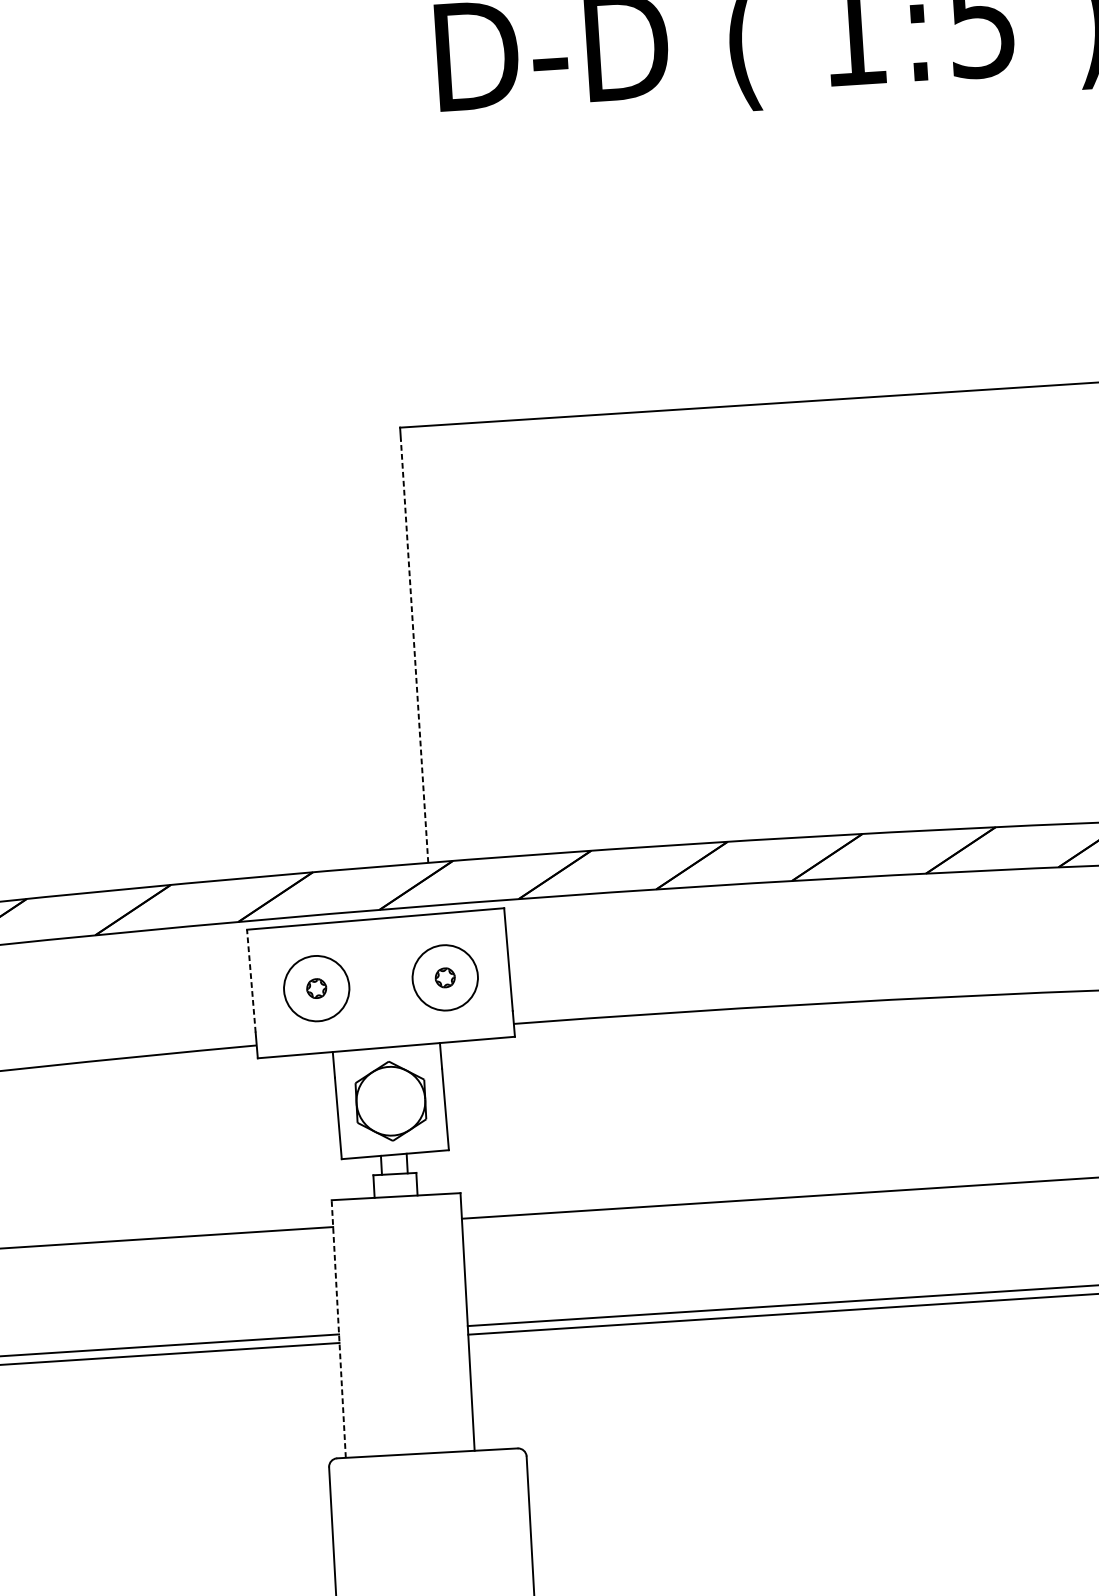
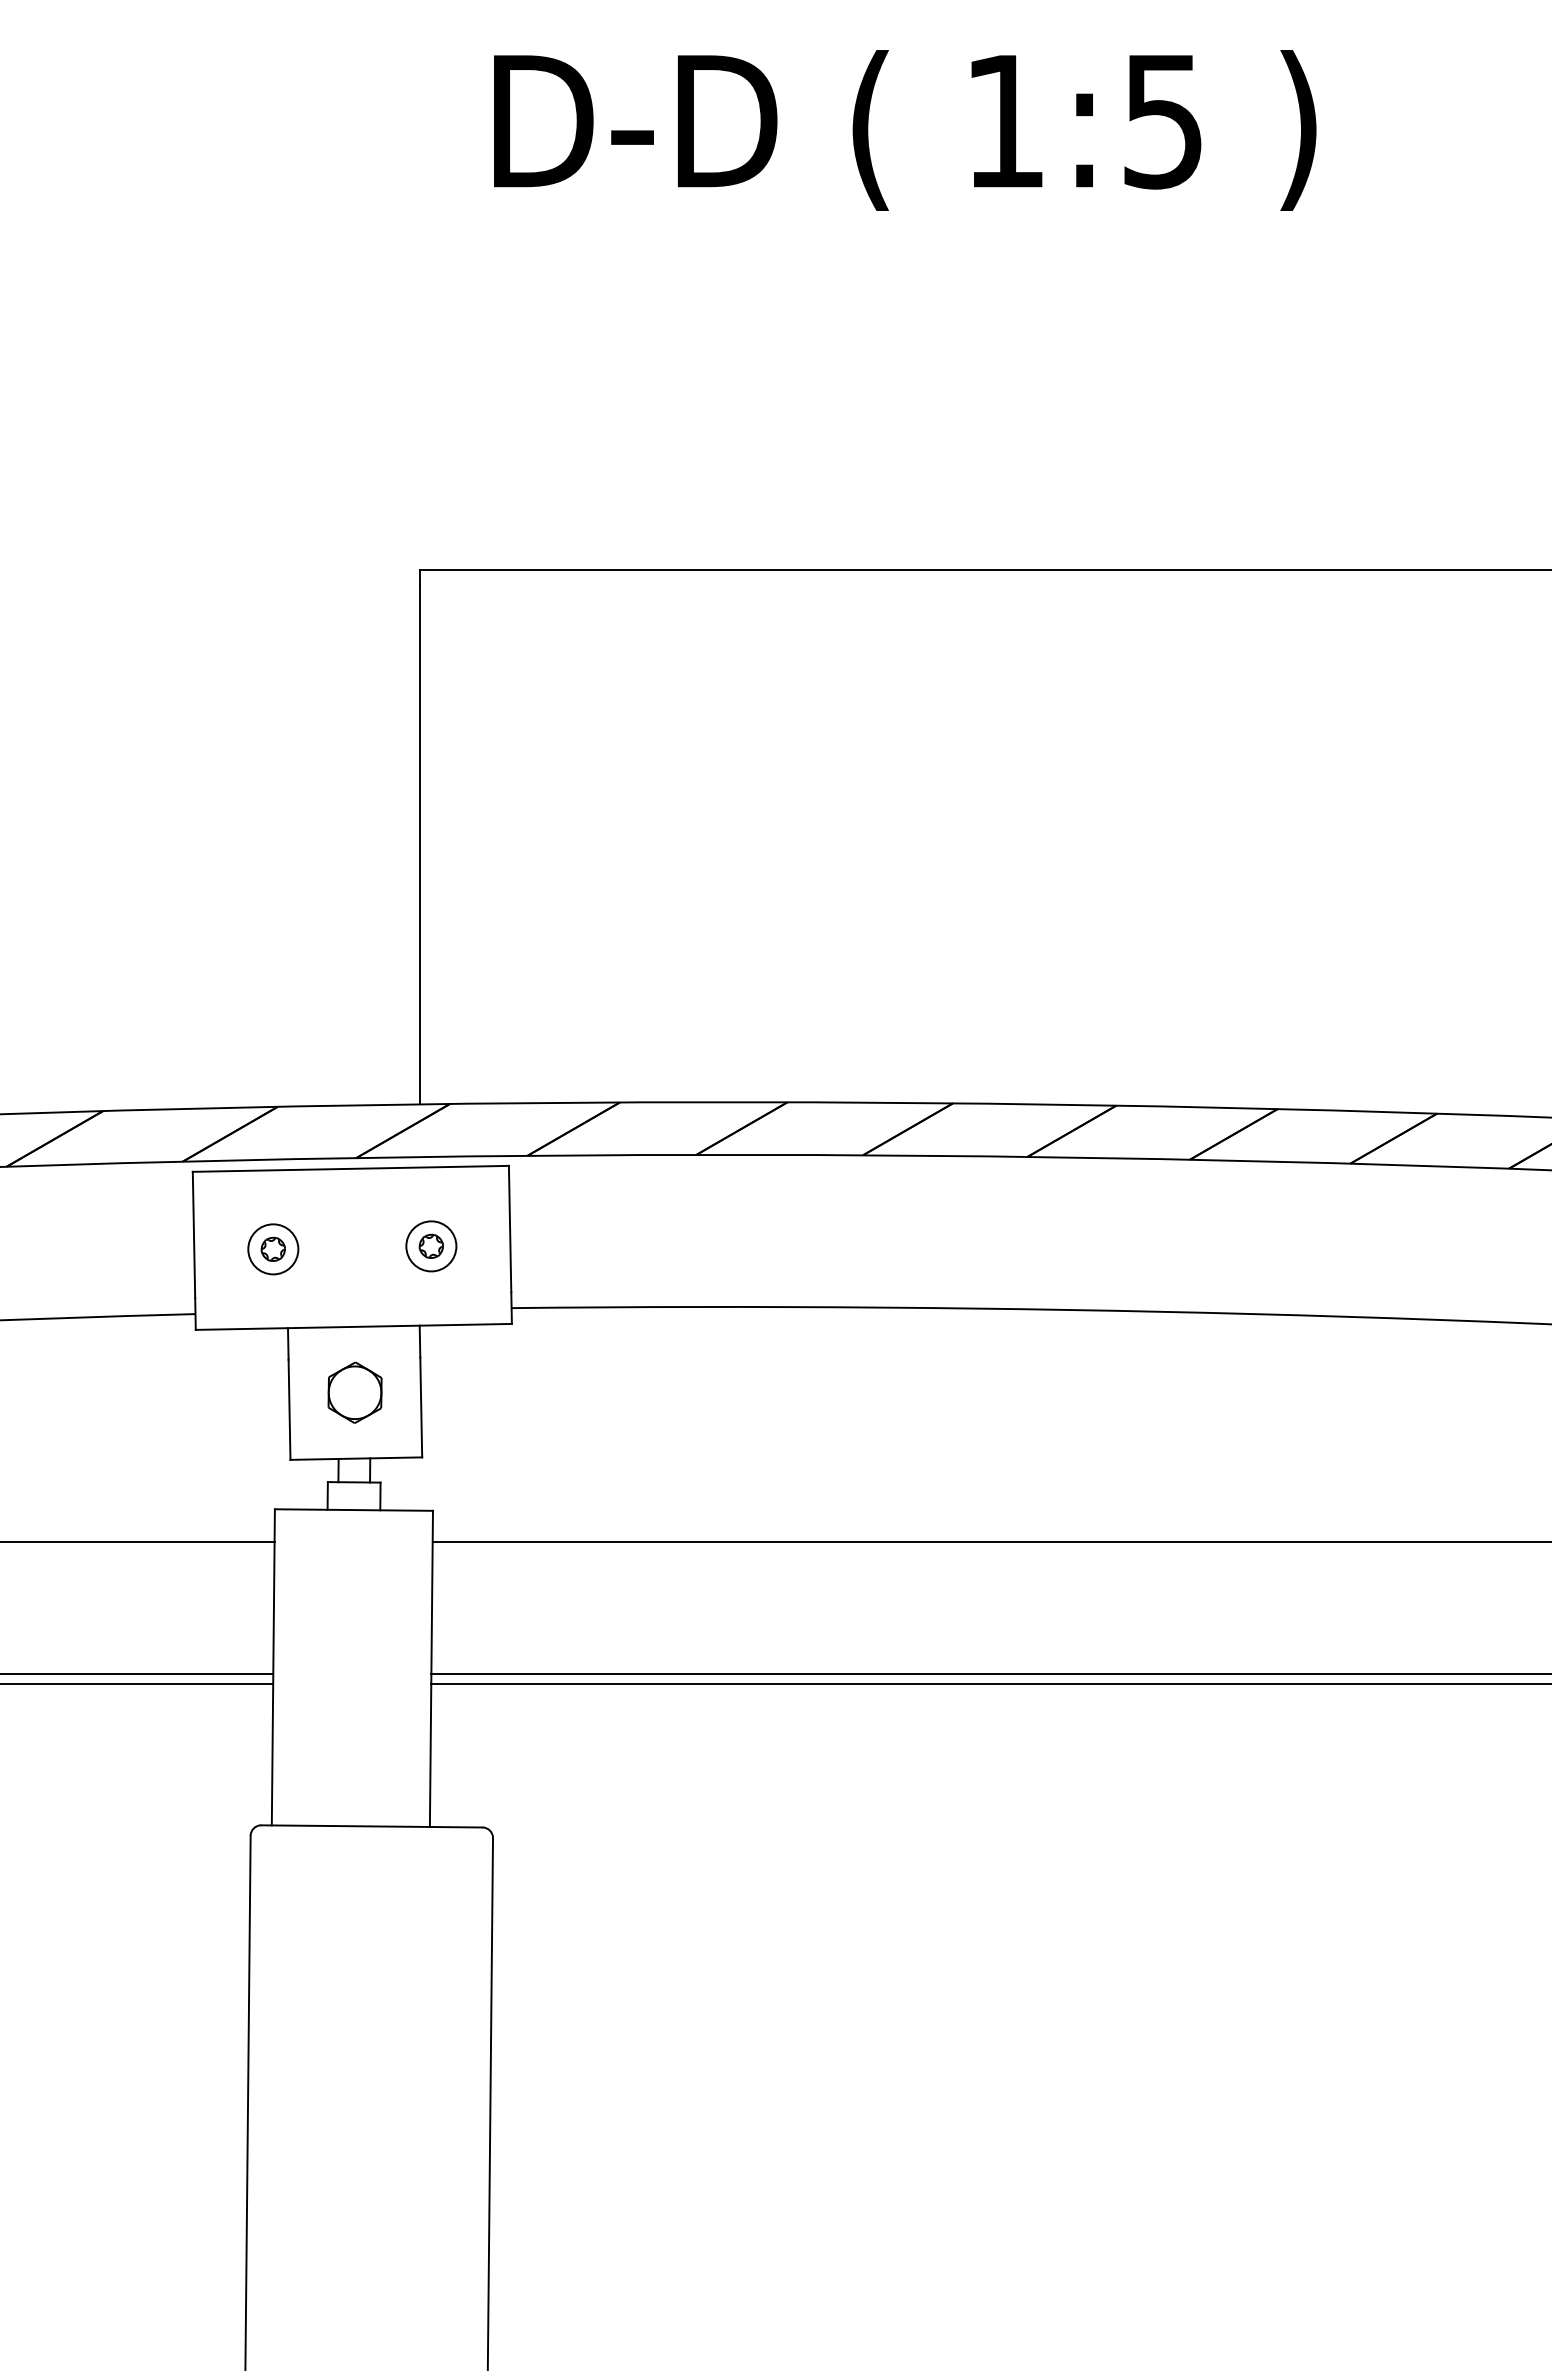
line: (414, 651) -> (419, 844), dashed -> solid
circle: (445, 977) -> (431, 1246), size x0.62
line: (251, 980) -> (194, 1234), dashed -> solid
circle: (316, 988) -> (273, 1249), size x0.62
part: (390, 1100) -> (354, 1392), size x0.62
line: (338, 1328) -> (273, 1666), dashed -> solid

